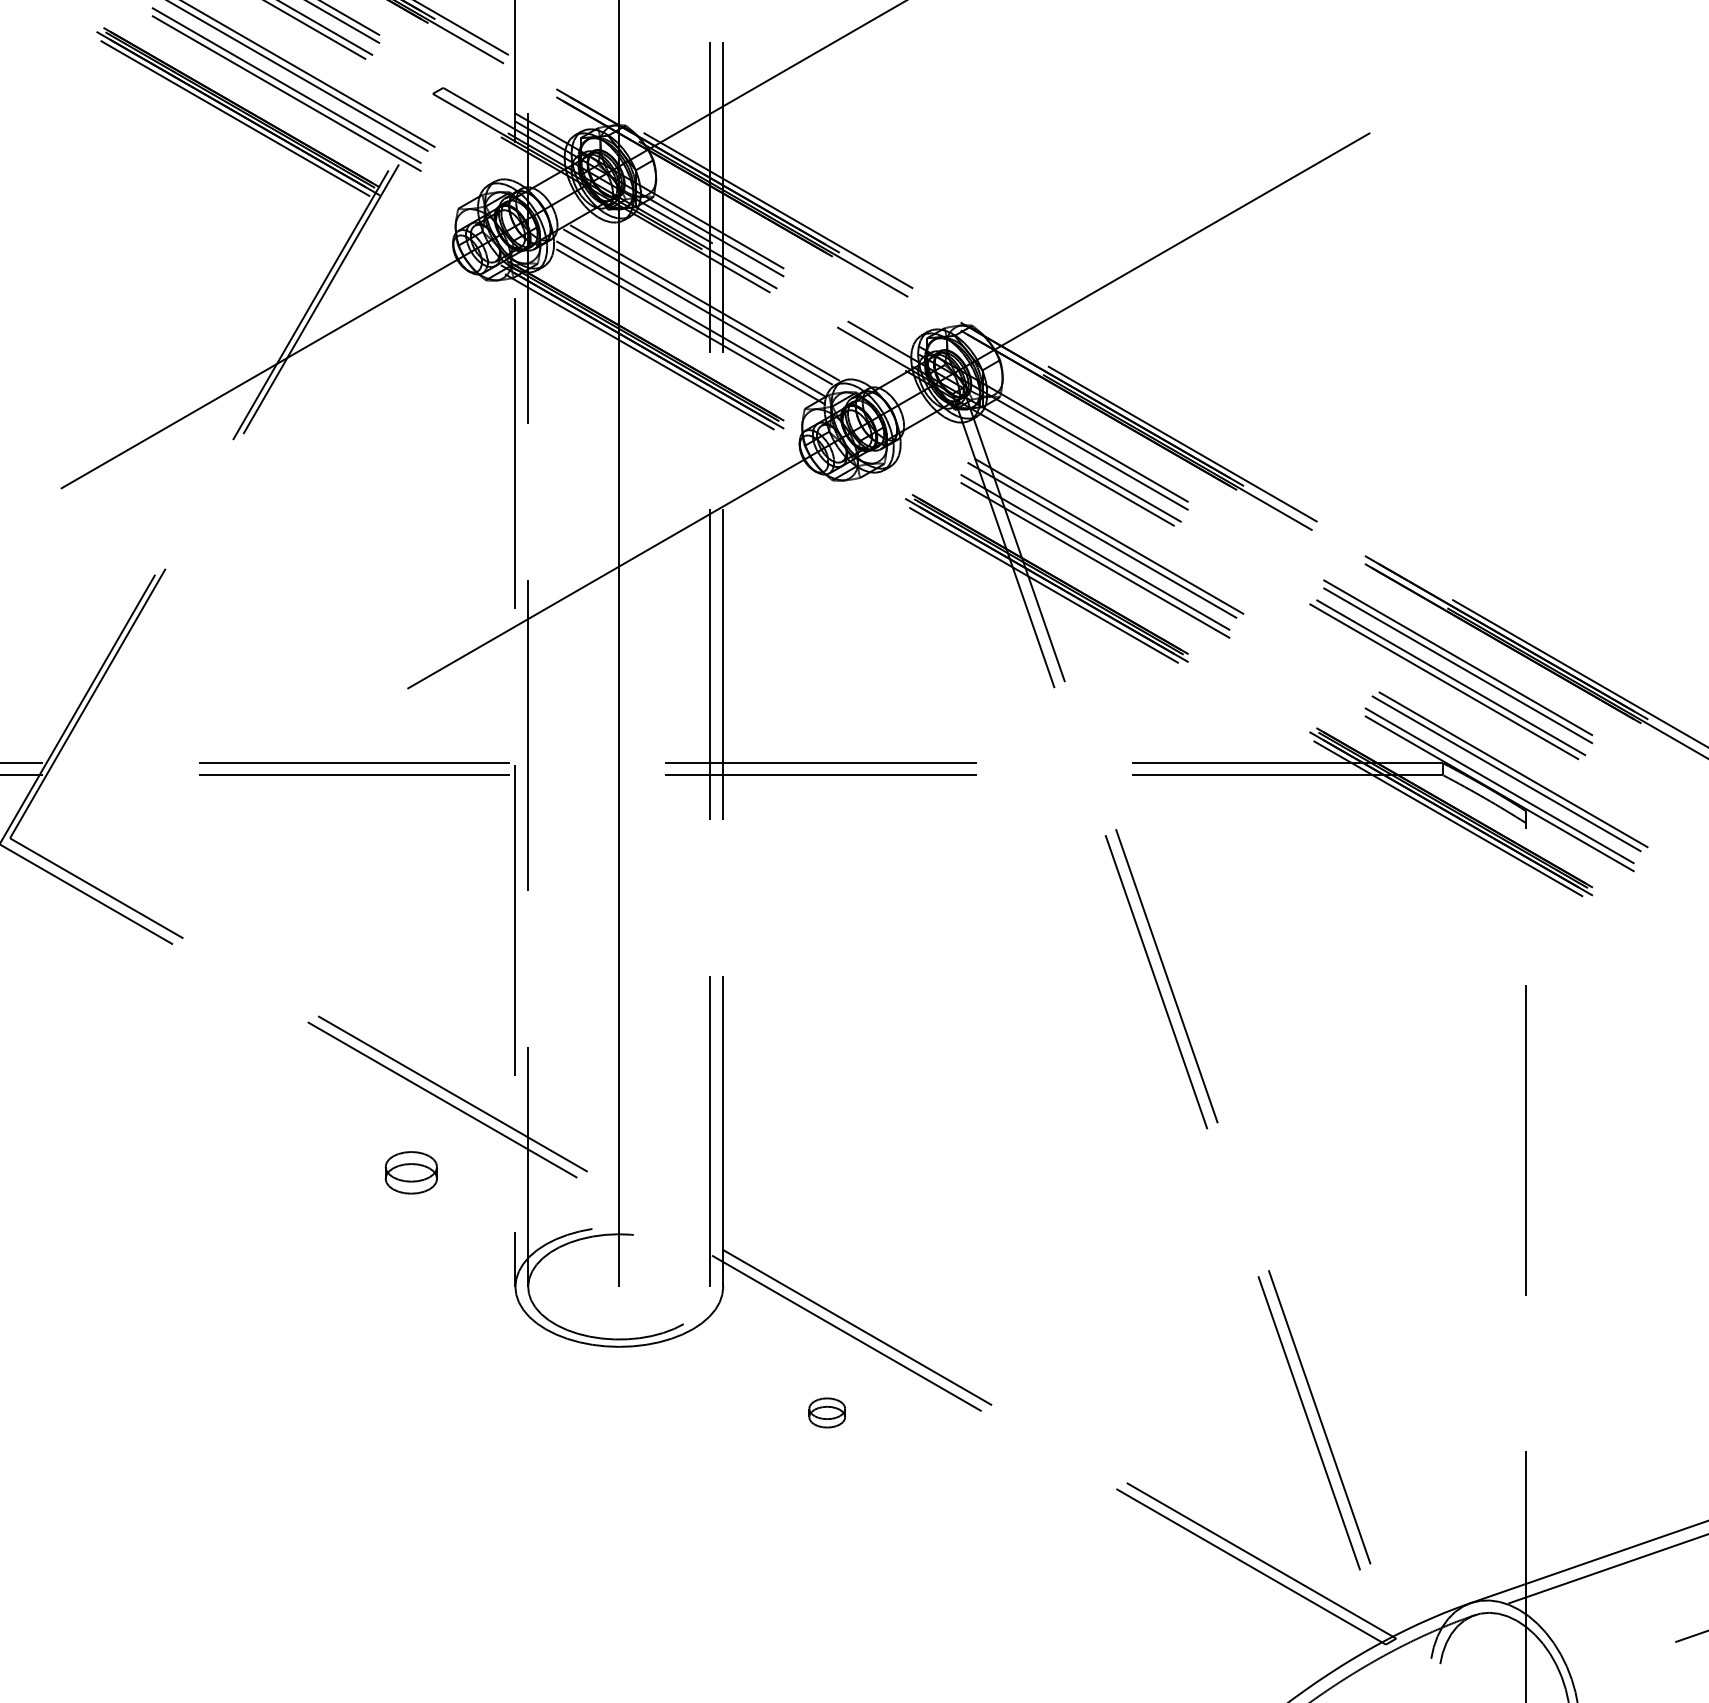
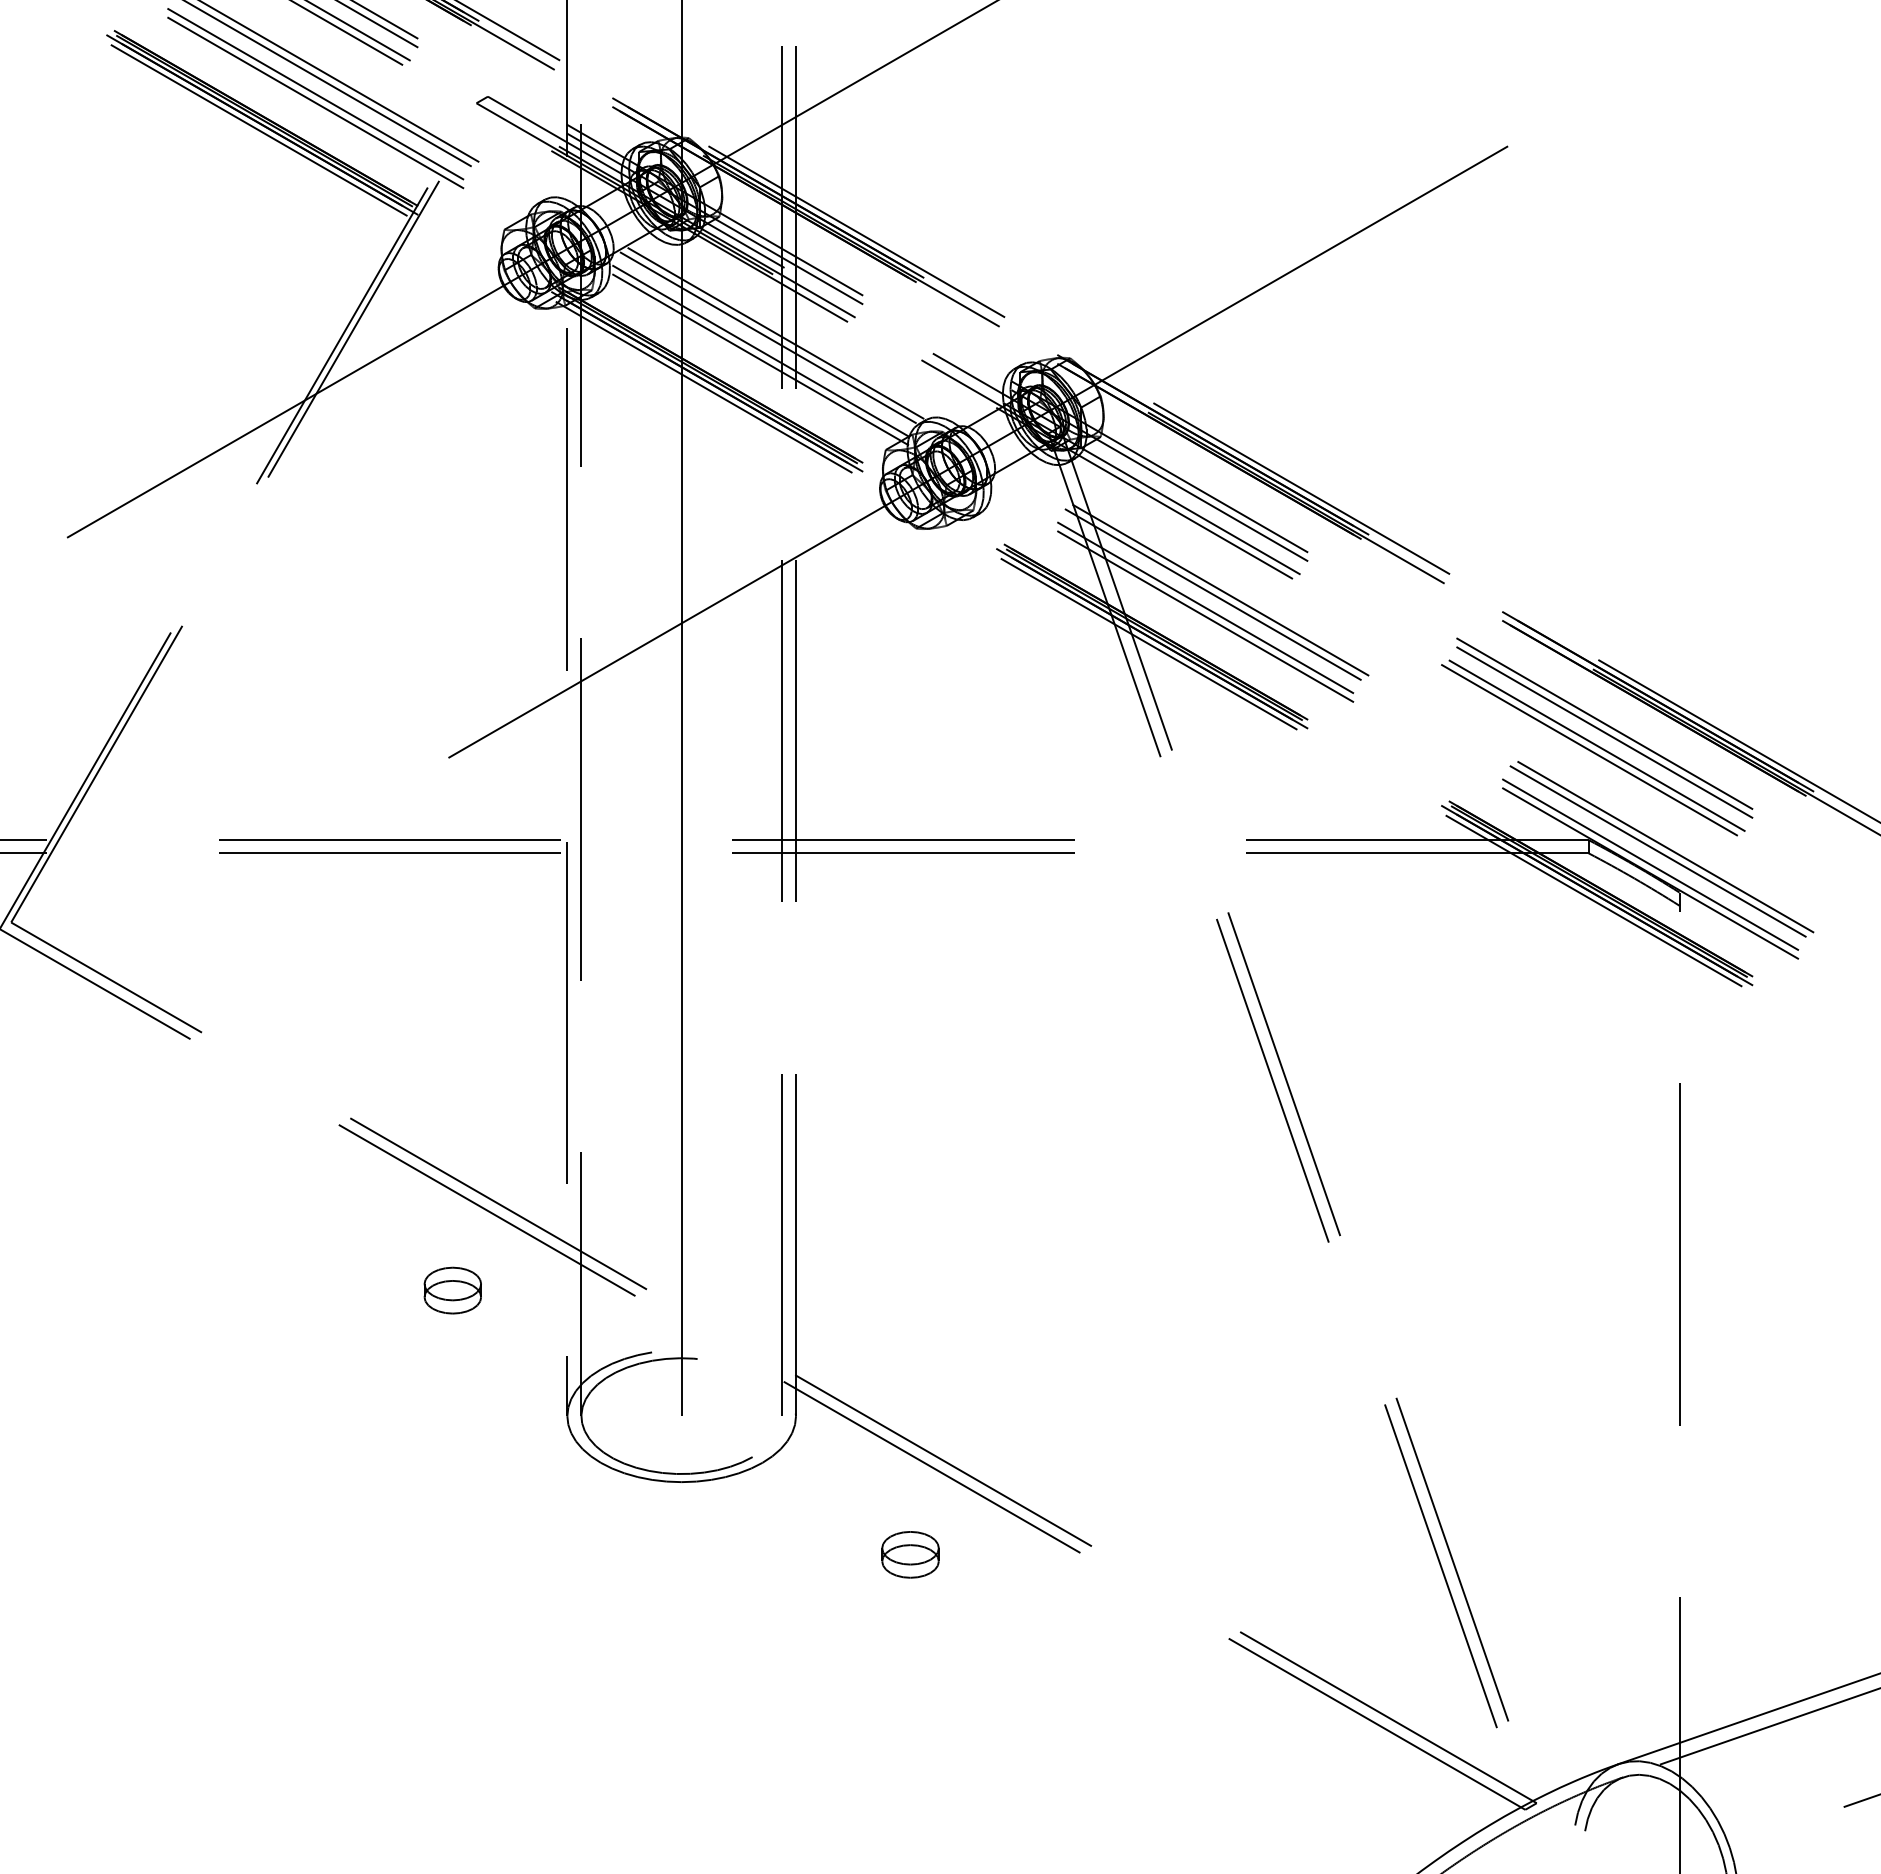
part: (827, 1412) -> (910, 1554), size x1.43

